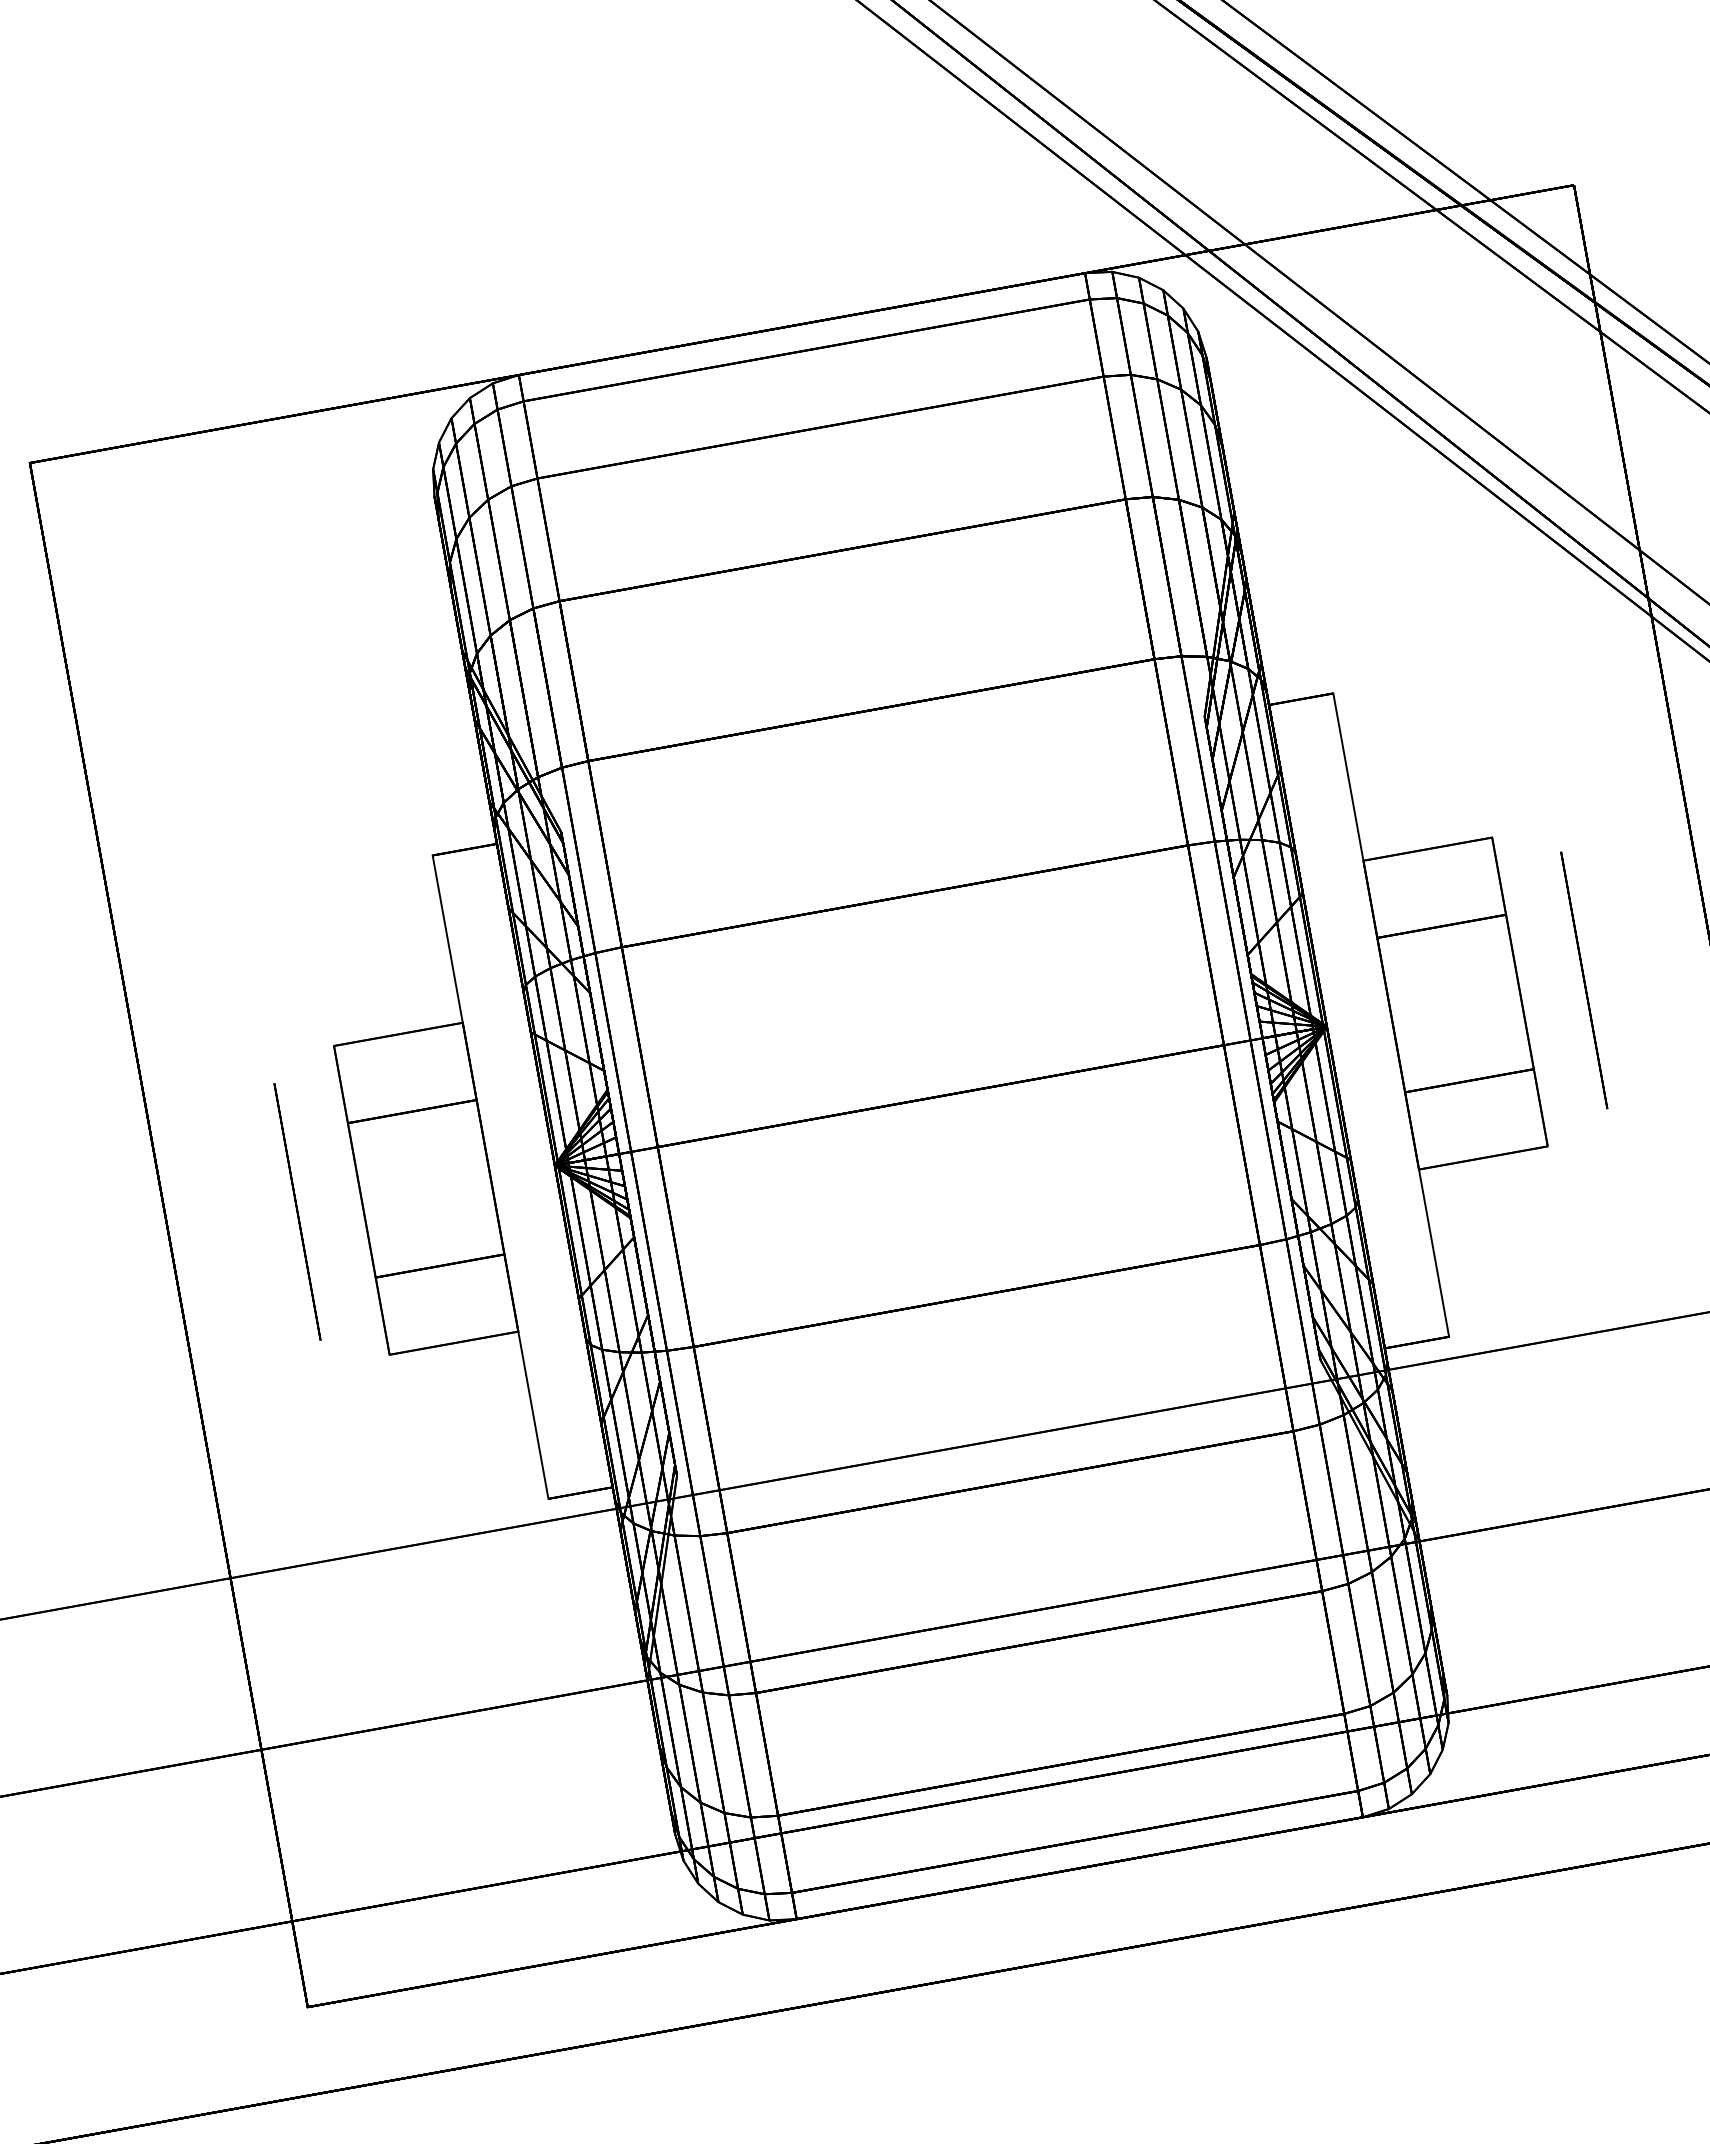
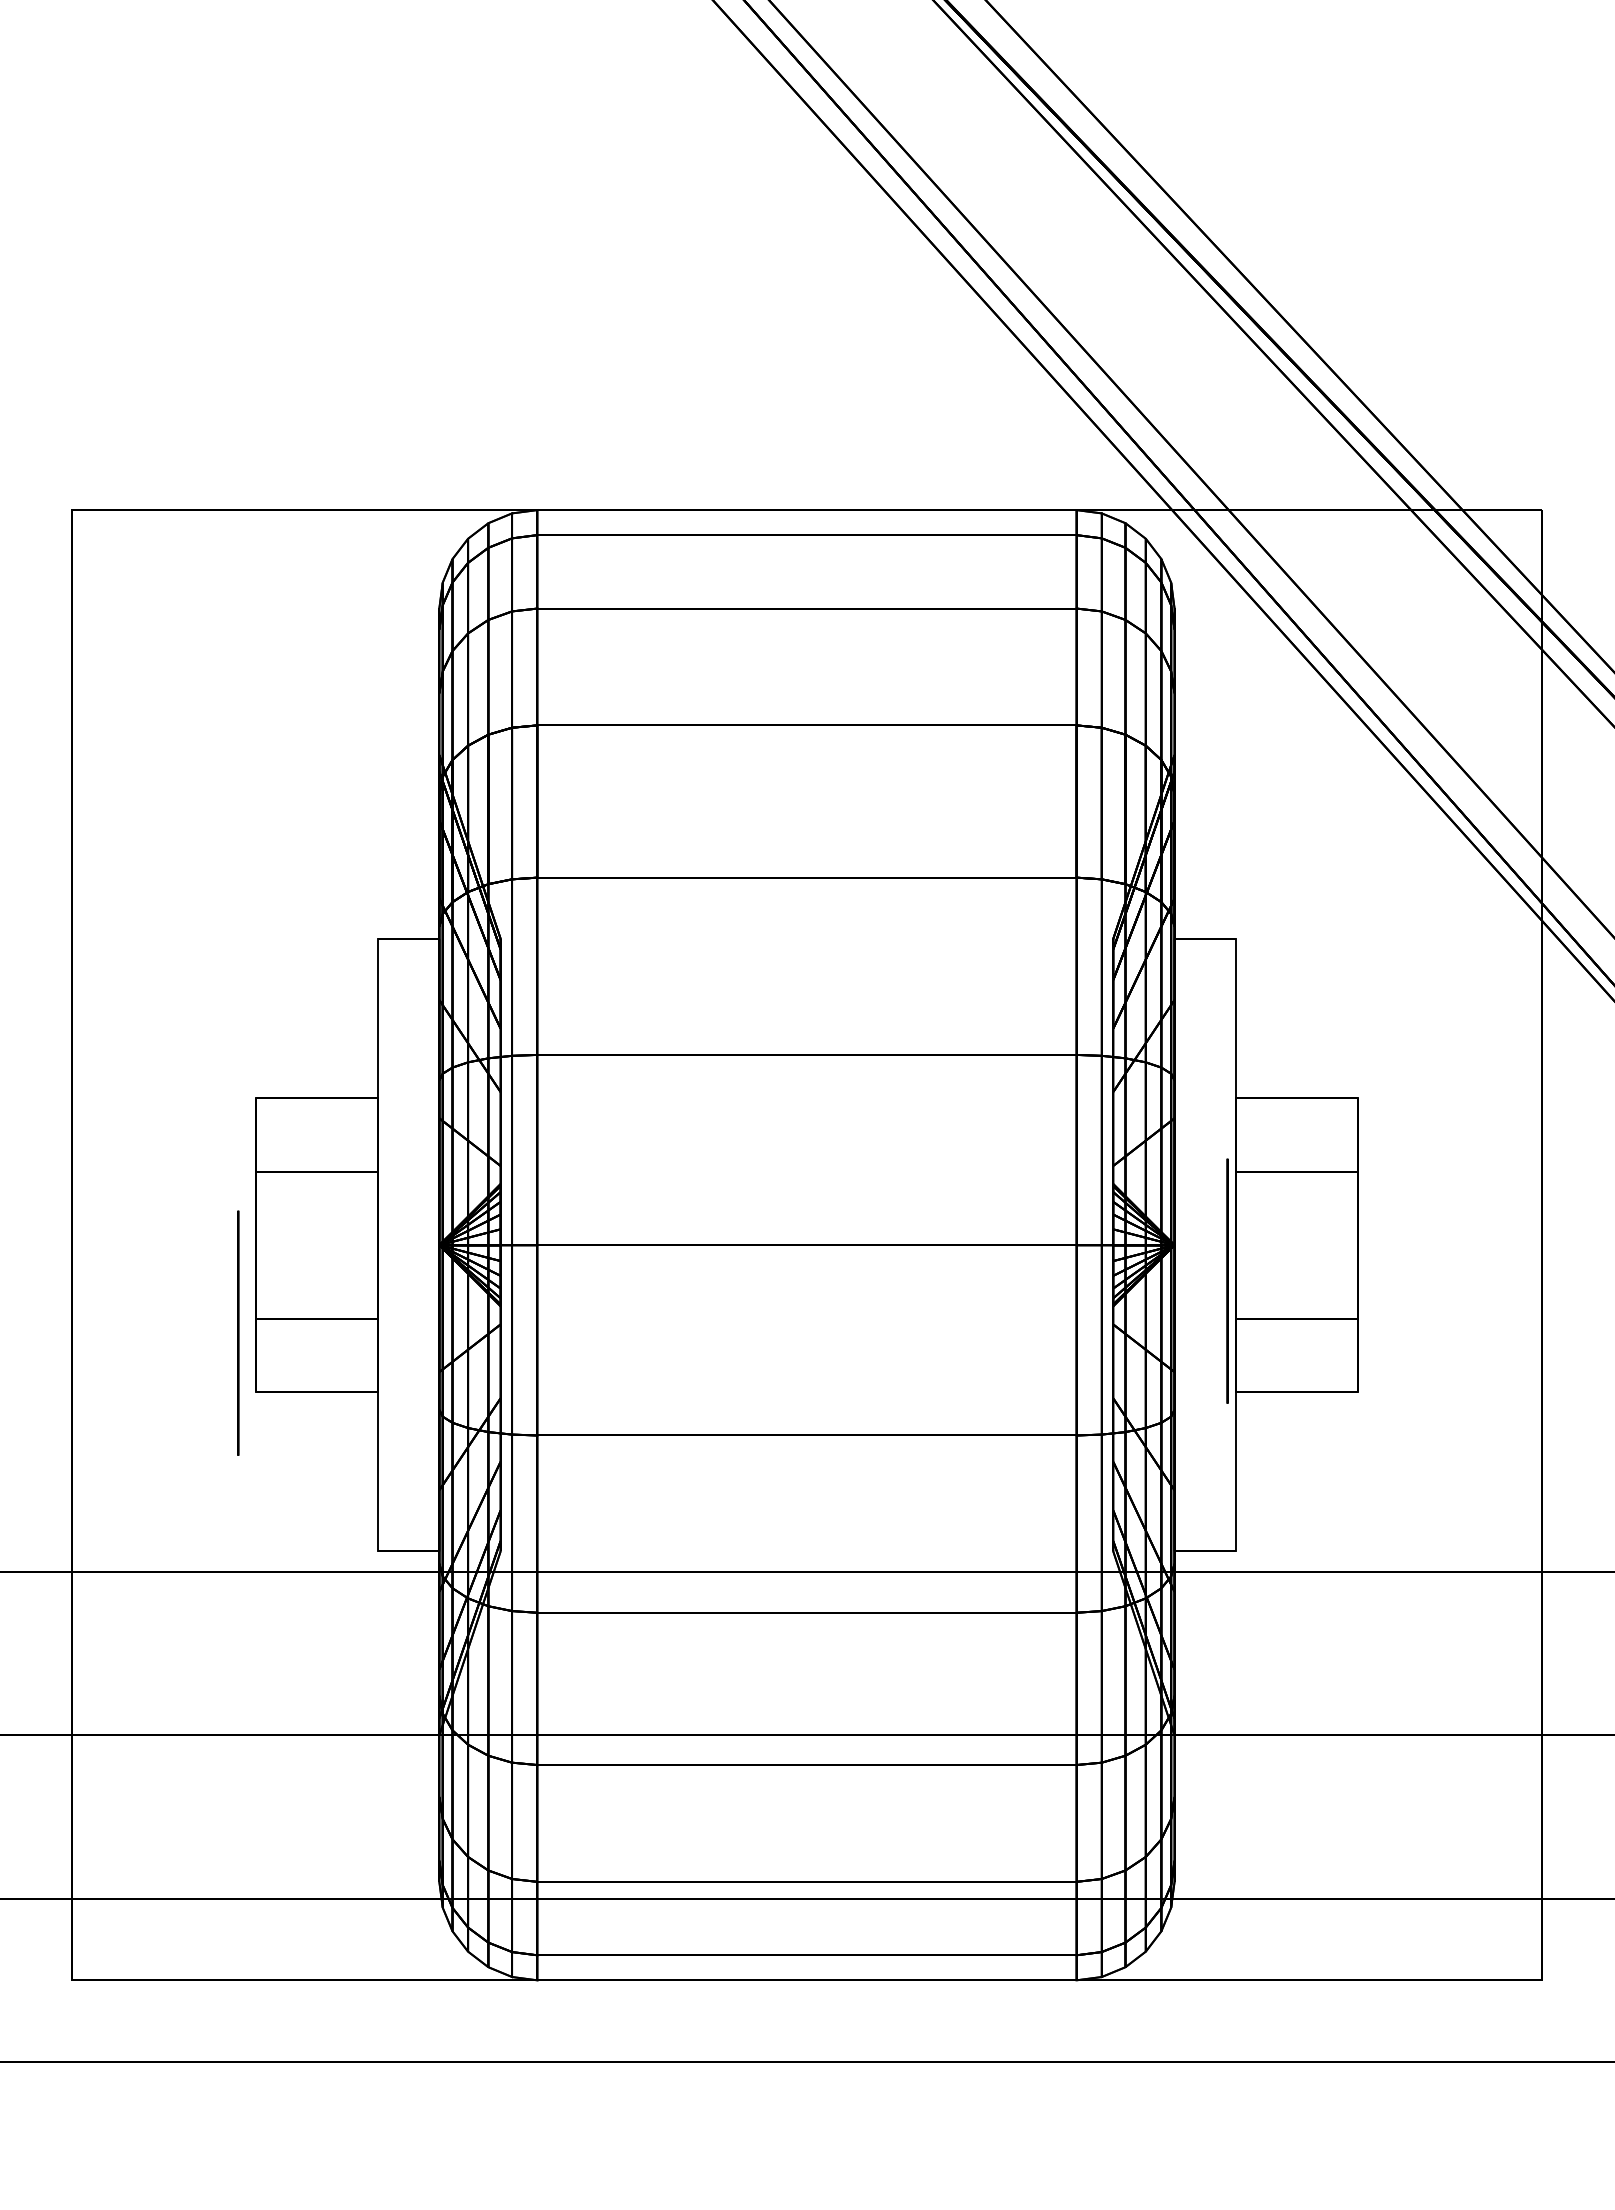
circle: (1584, 979) -> (1227, 1280), moved
circle: (297, 1211) -> (238, 1332), moved

